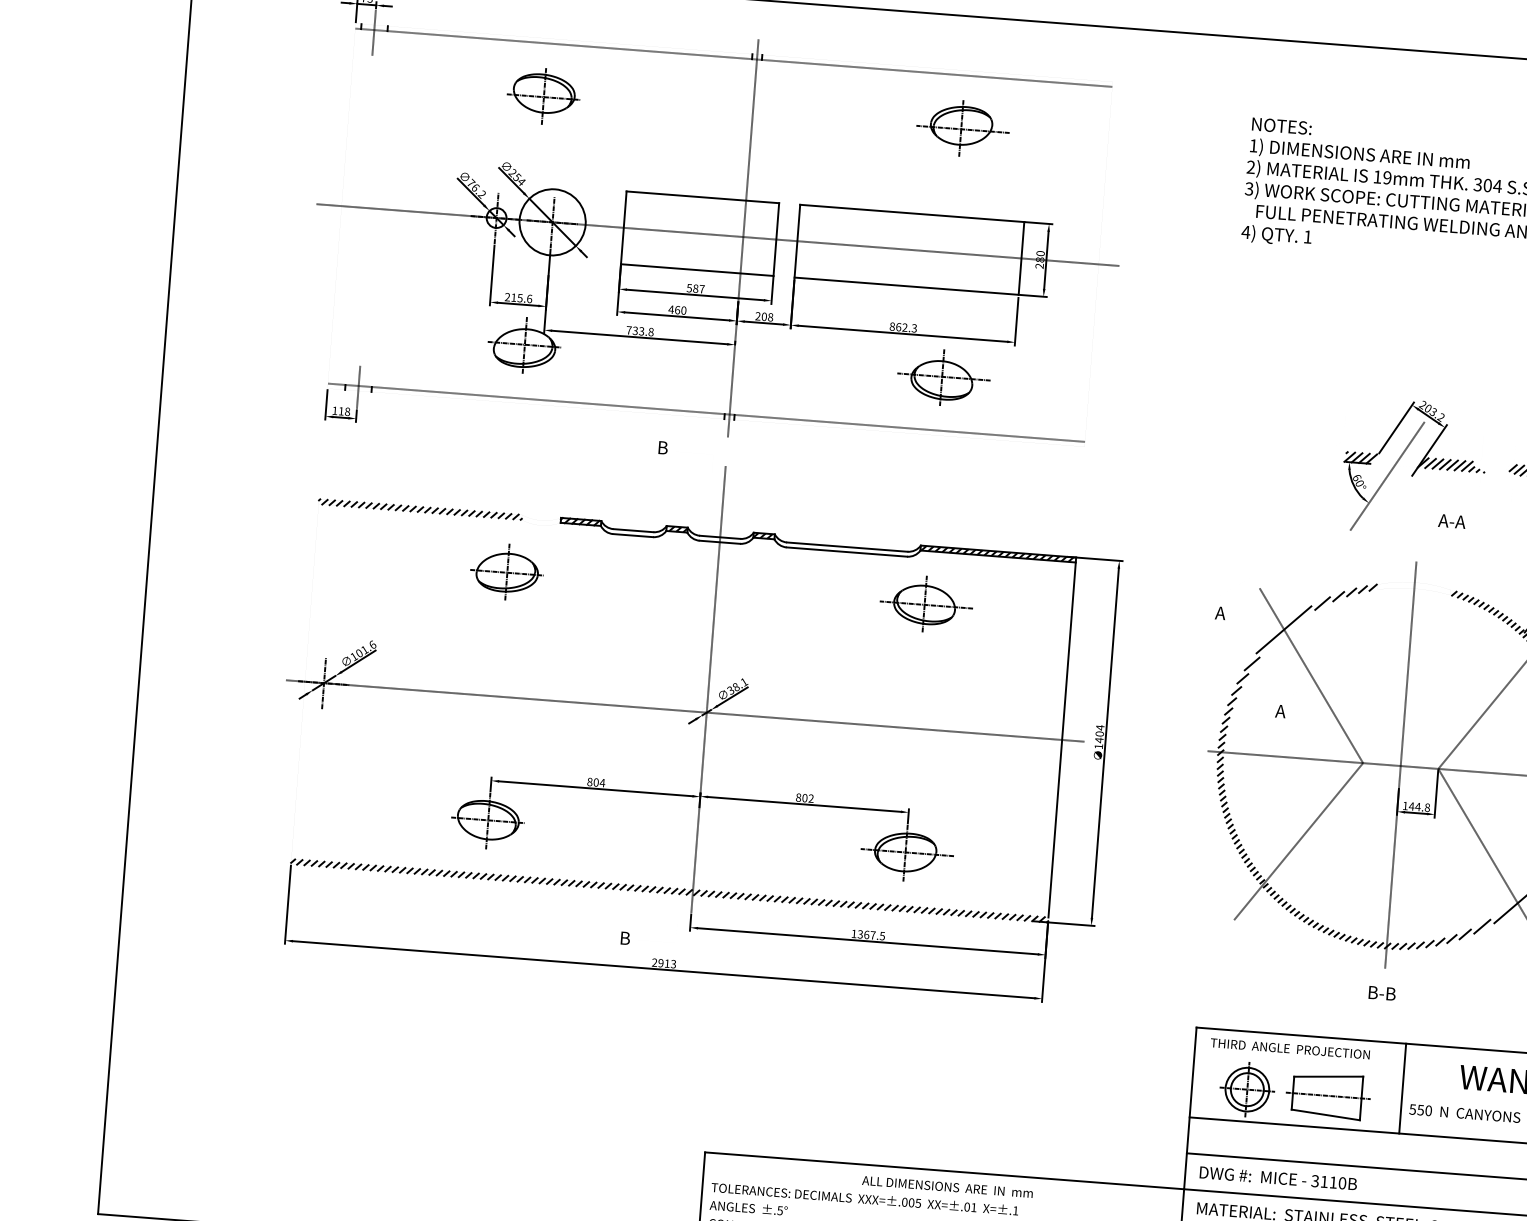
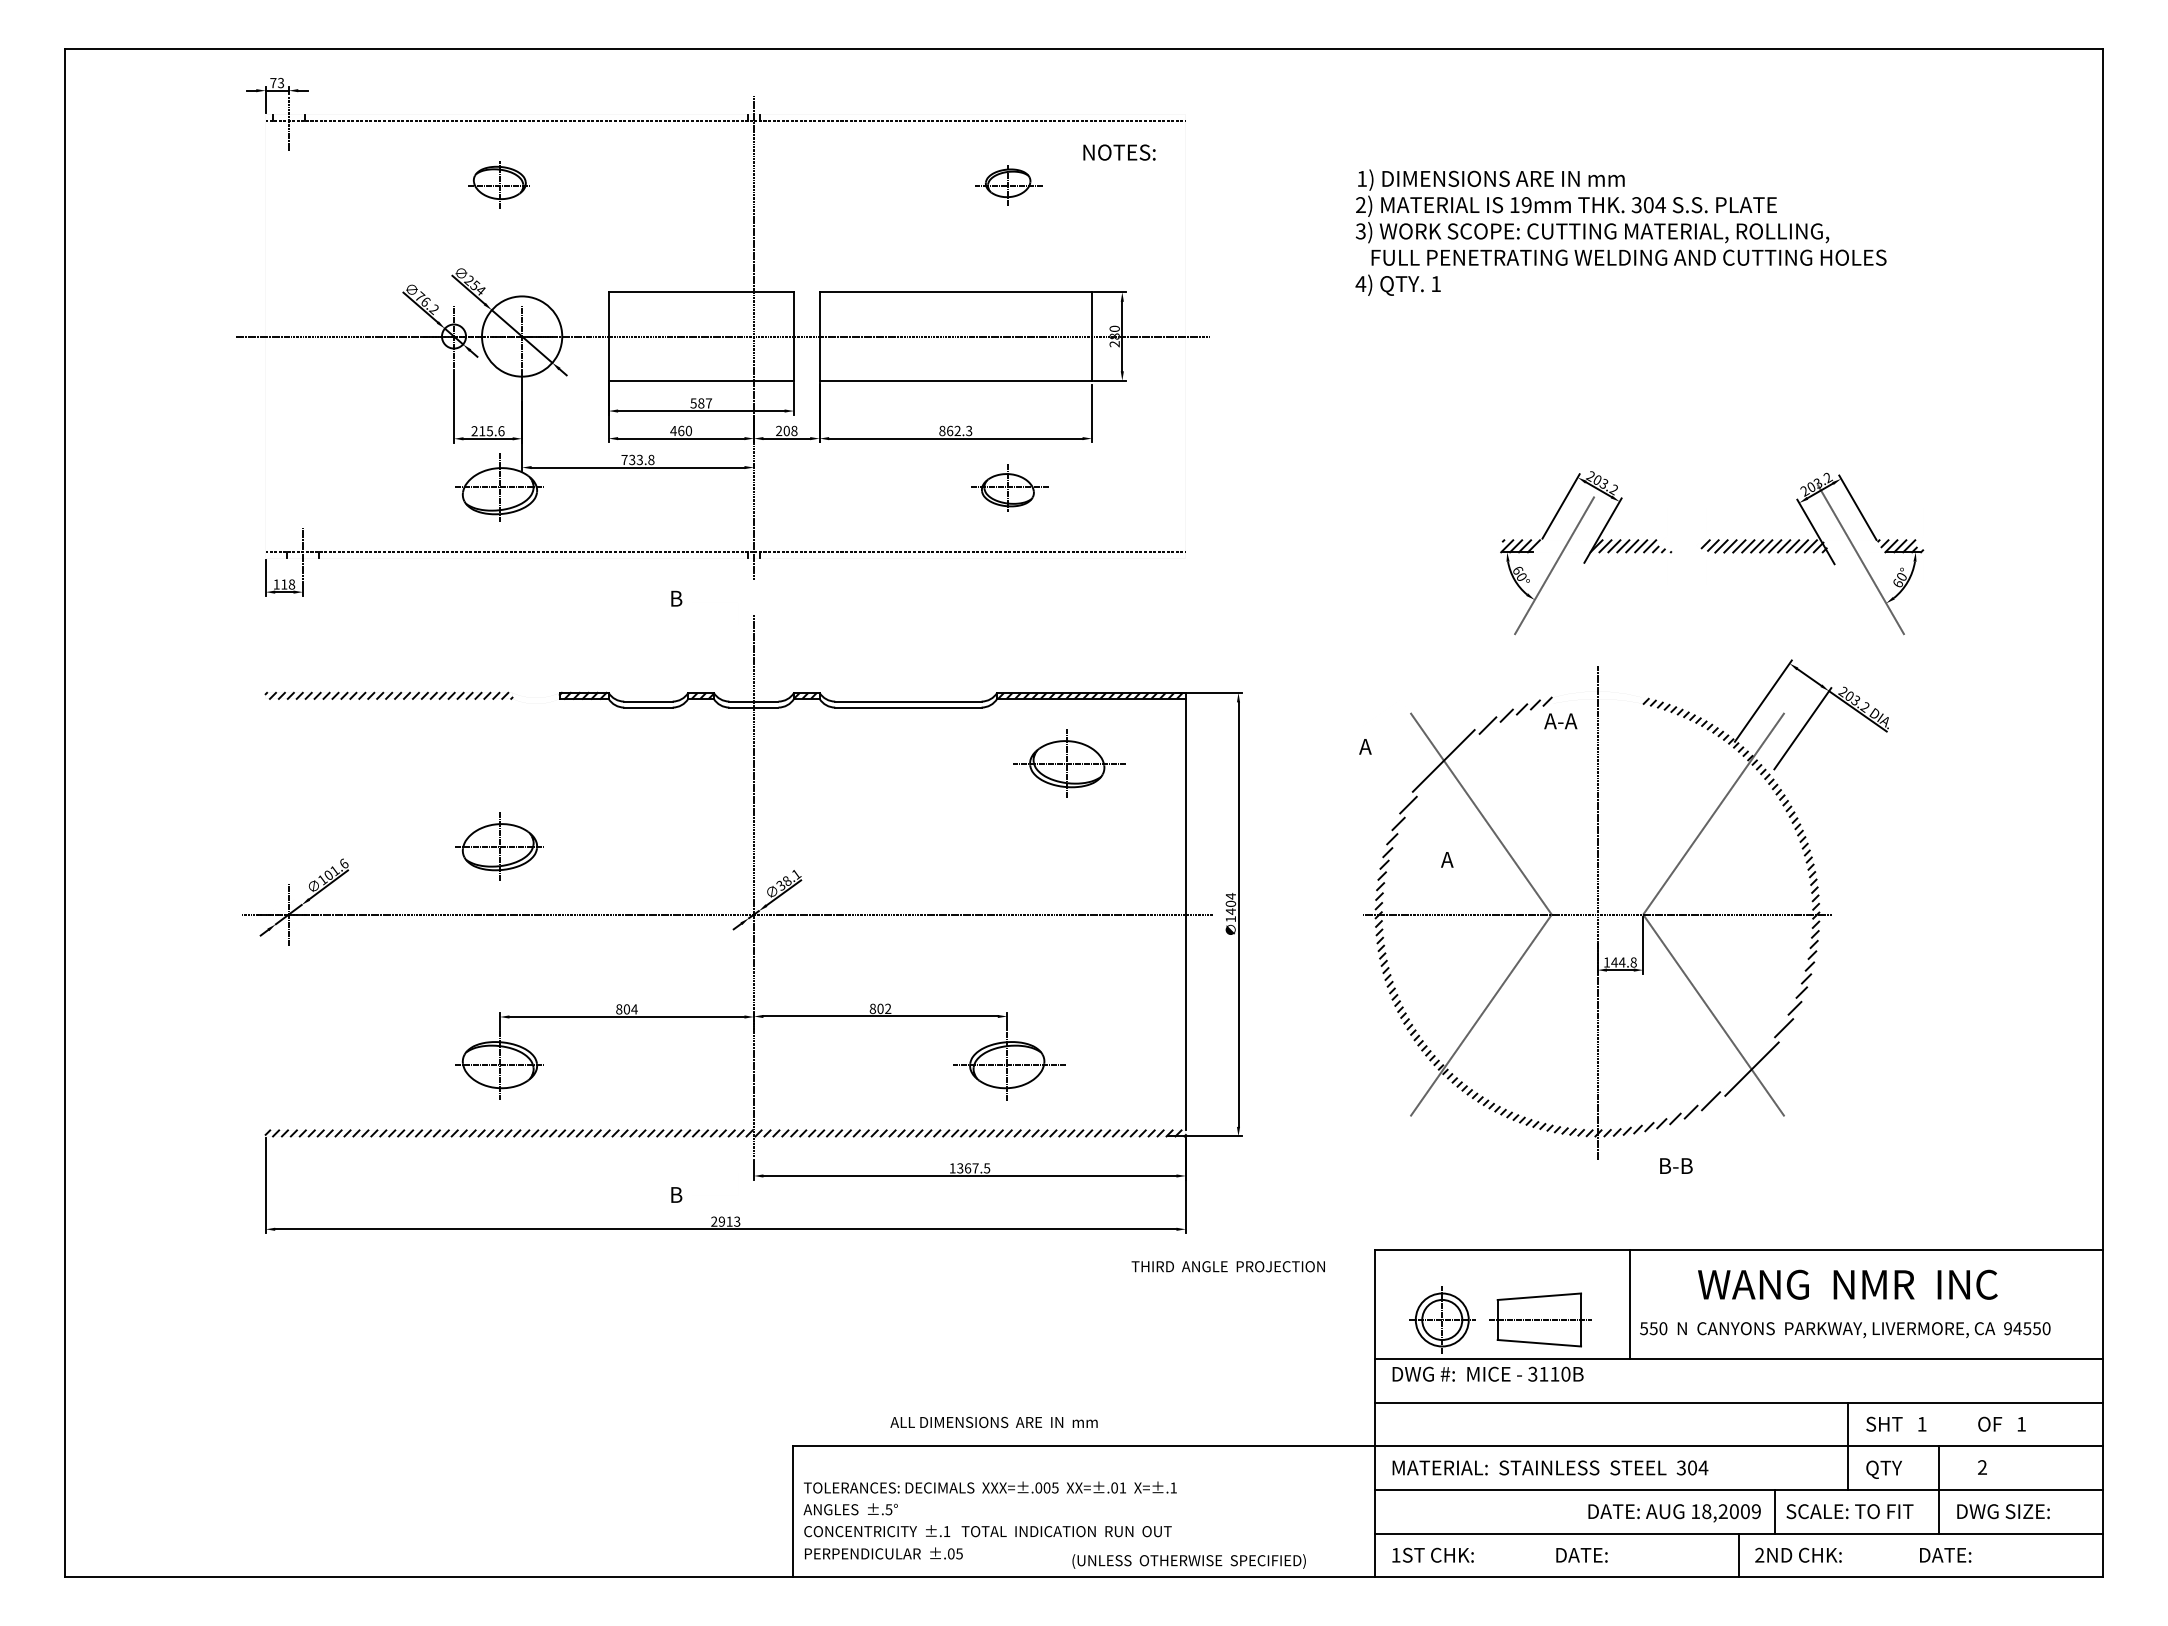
part: (543, 96) -> (499, 185), size x0.7
text: (1281, 126) -> (1119, 152), moved
part: (963, 128) -> (1009, 185), size x0.6
part: (944, 377) -> (1009, 487), size x0.7
text: (1451, 521) -> (1560, 721), moved
part: (506, 572) -> (499, 846), moved
part: (926, 604) -> (1069, 763), moved
text: (1382, 992) -> (1676, 1165), moved
text: (1289, 1048) -> (1227, 1266), moved
text: (1278, 1177) -> (1487, 1373), moved
text: (947, 1186) -> (993, 1422), moved

